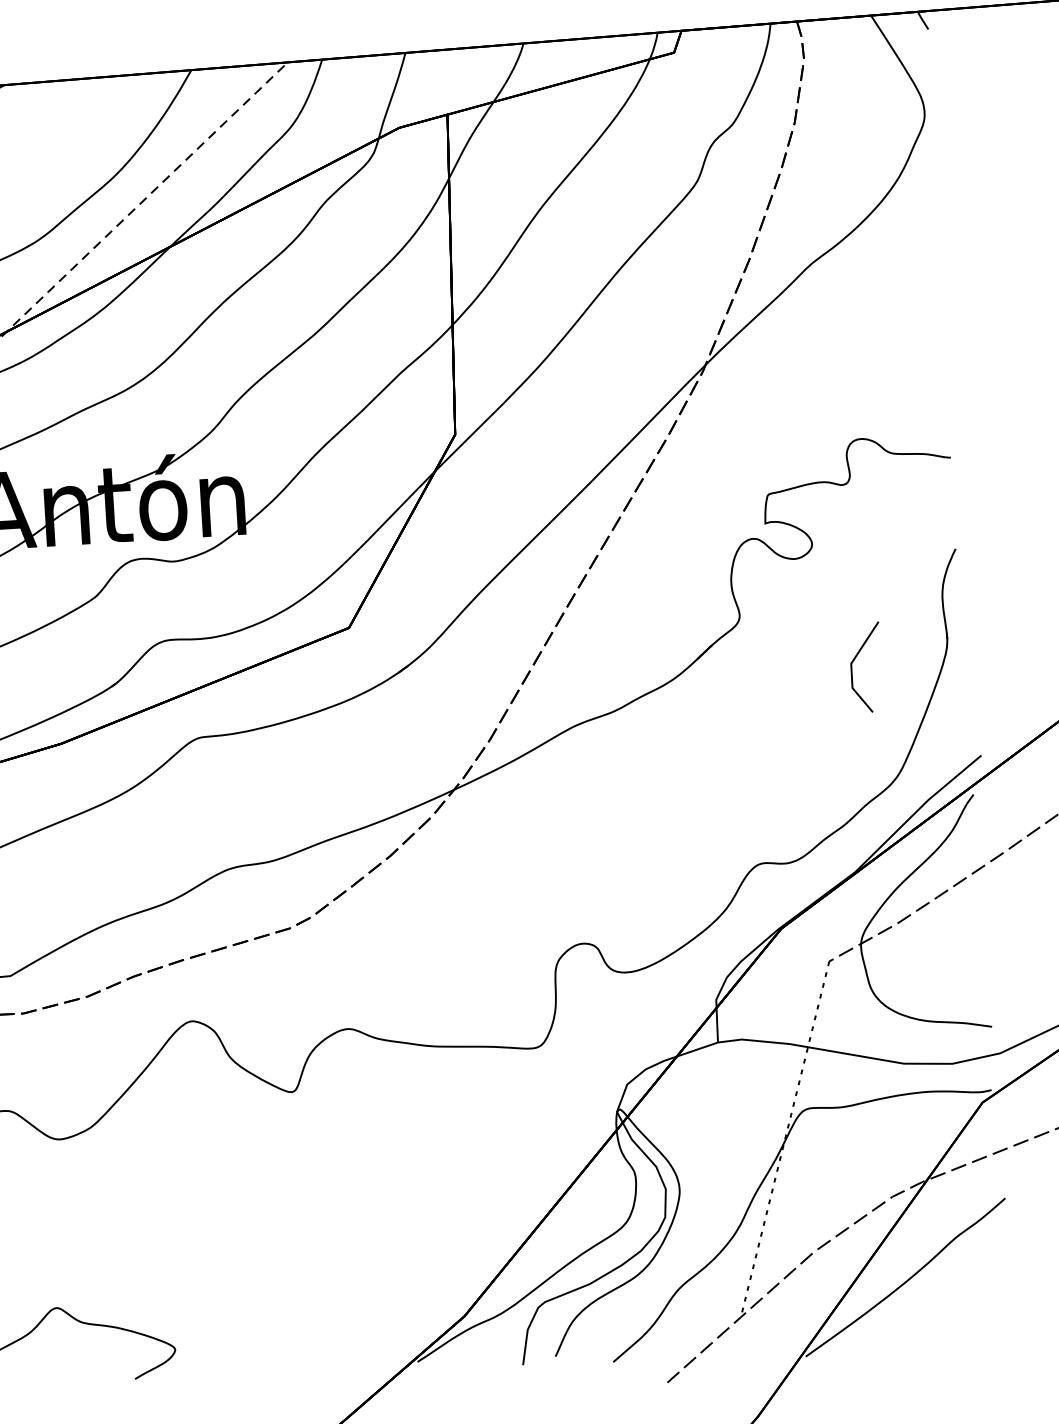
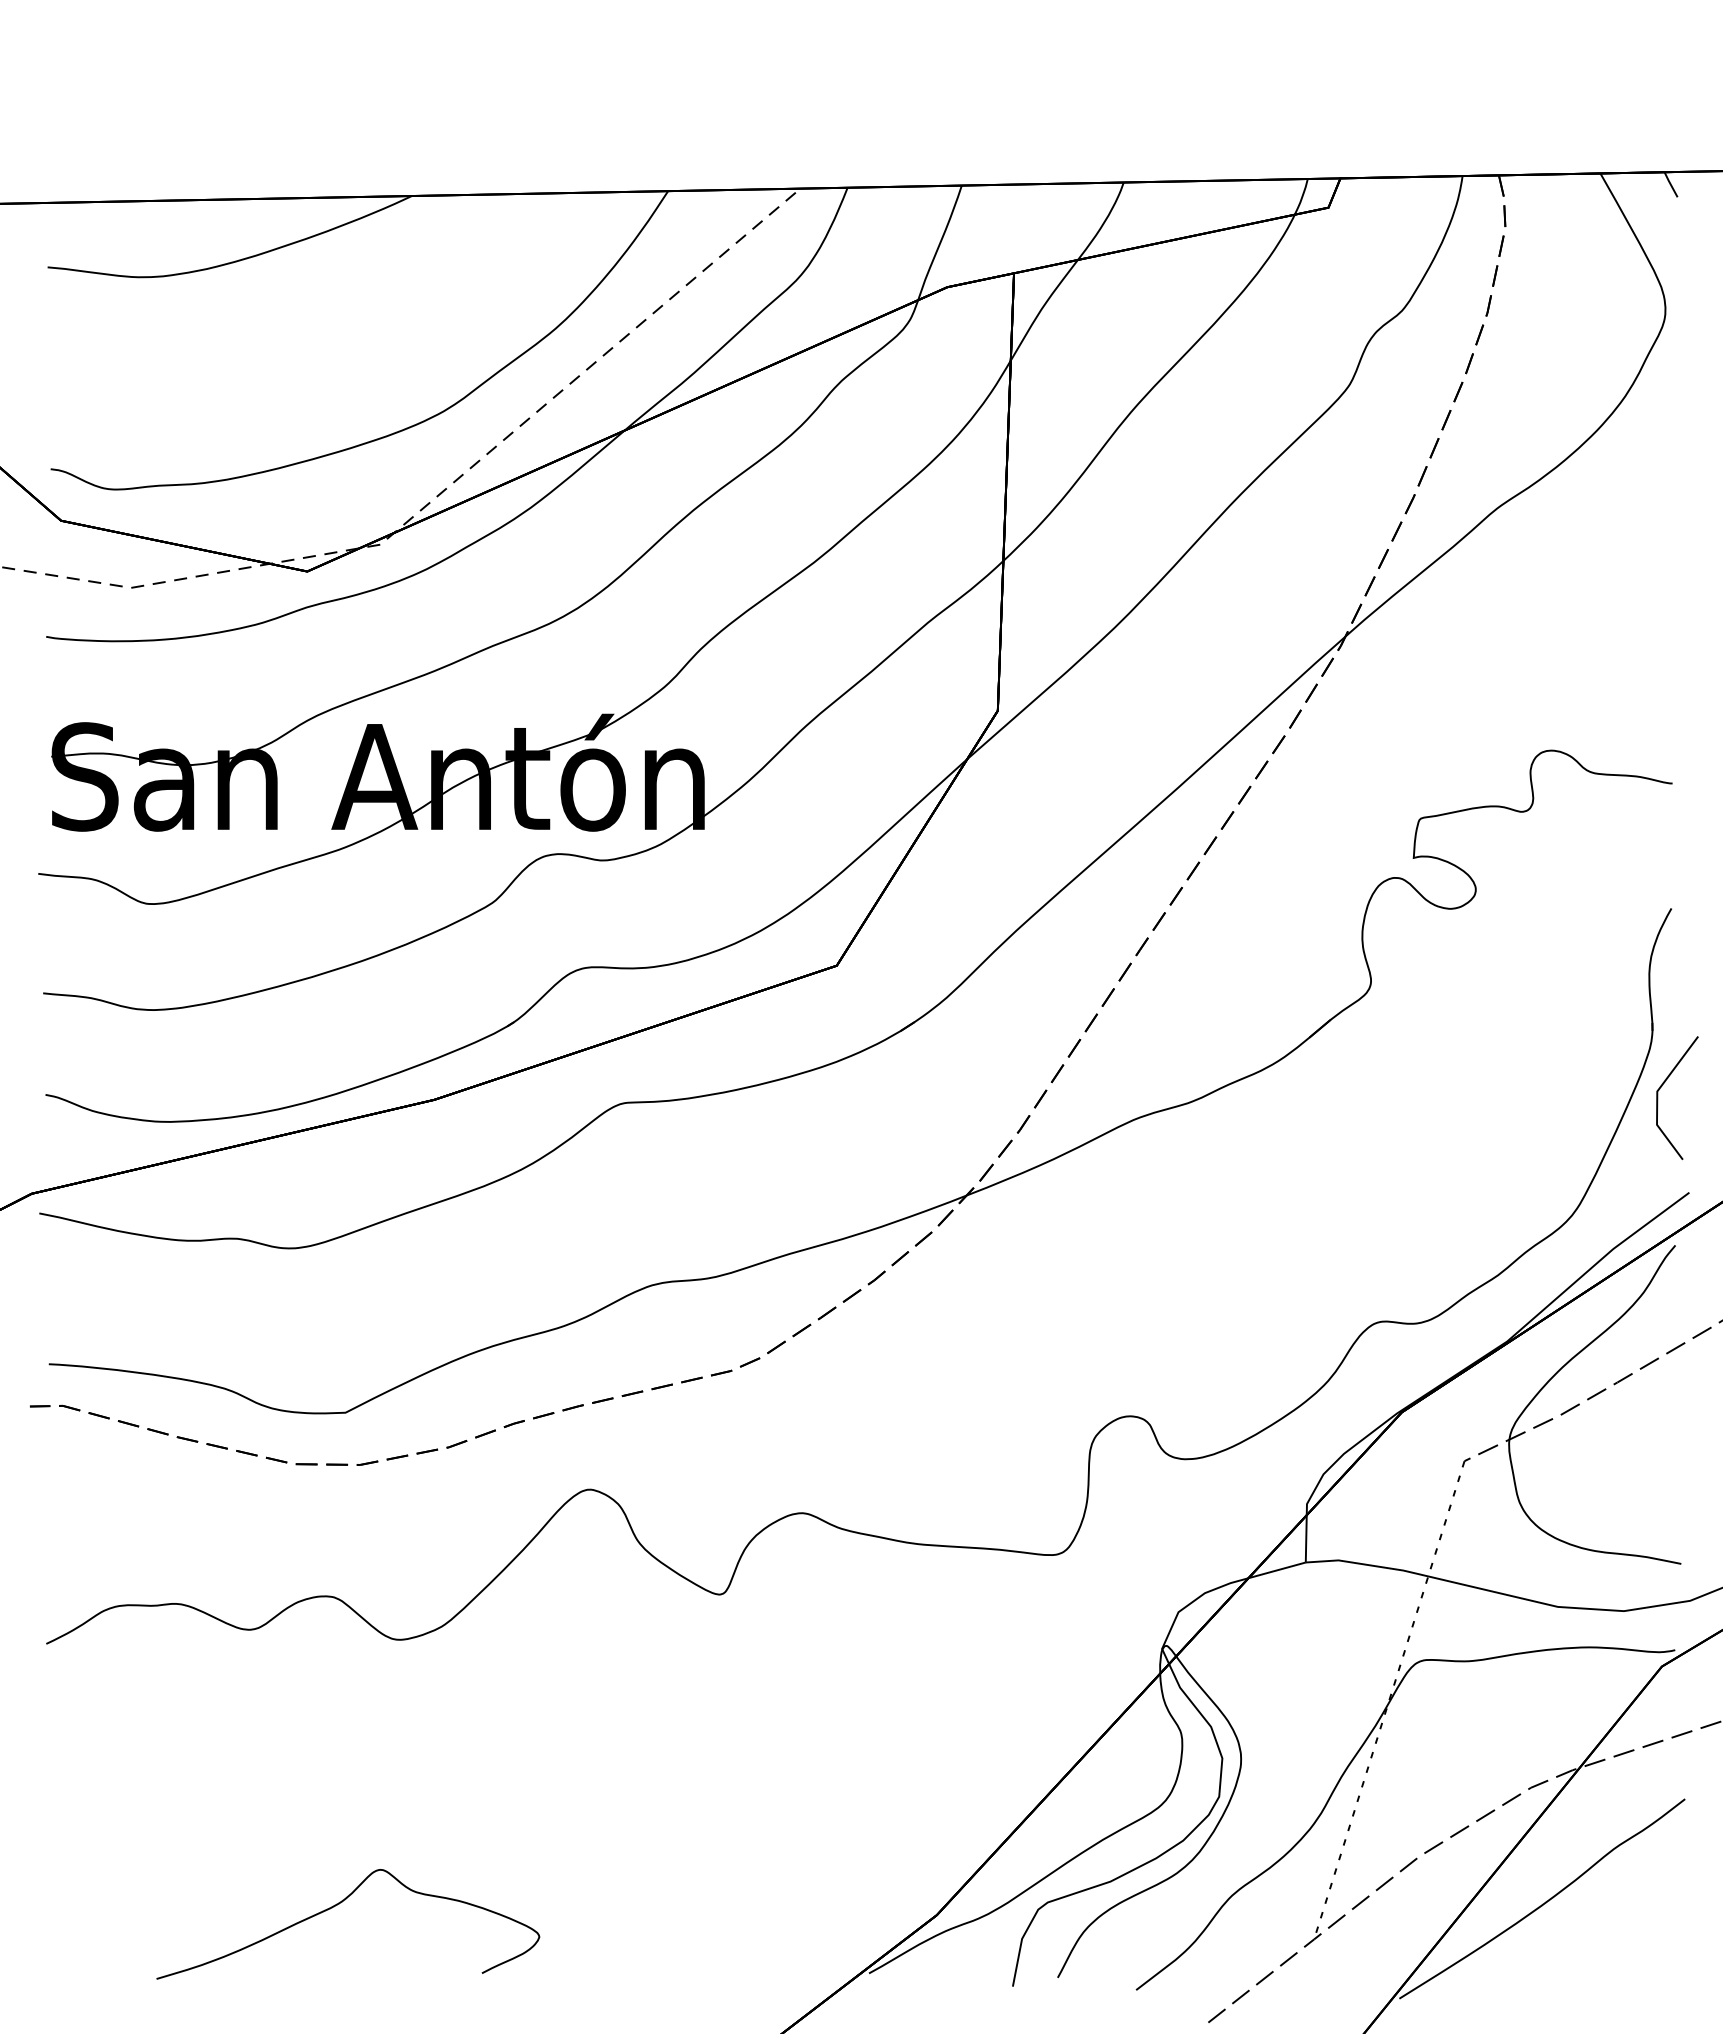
line: (854, 659) -> (1662, 1086), moved

